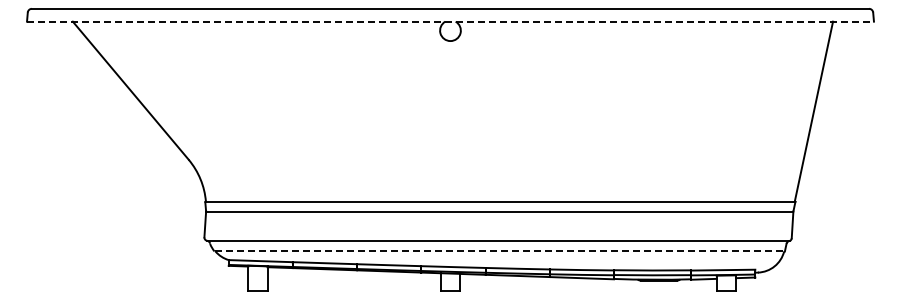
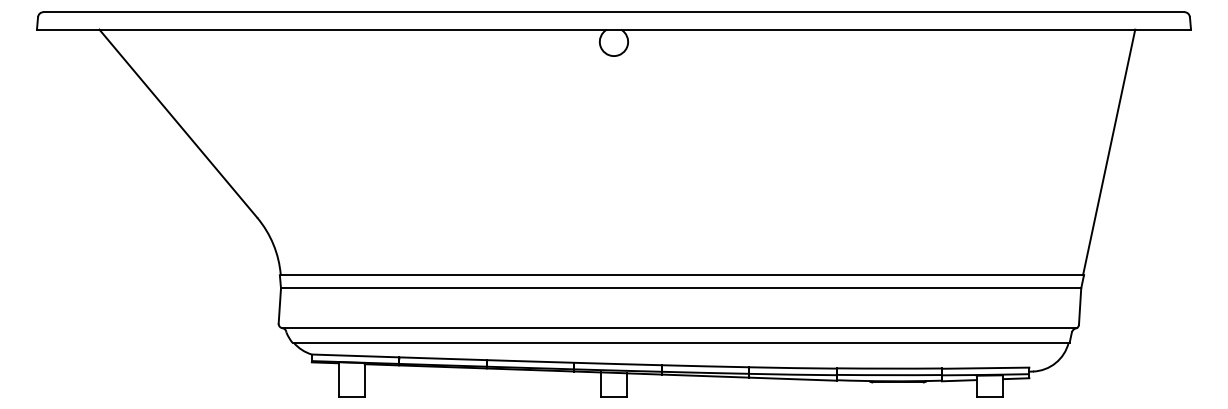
line: (450, 21) -> (614, 29), dashed -> solid
line: (500, 251) -> (682, 342), dashed -> solid

